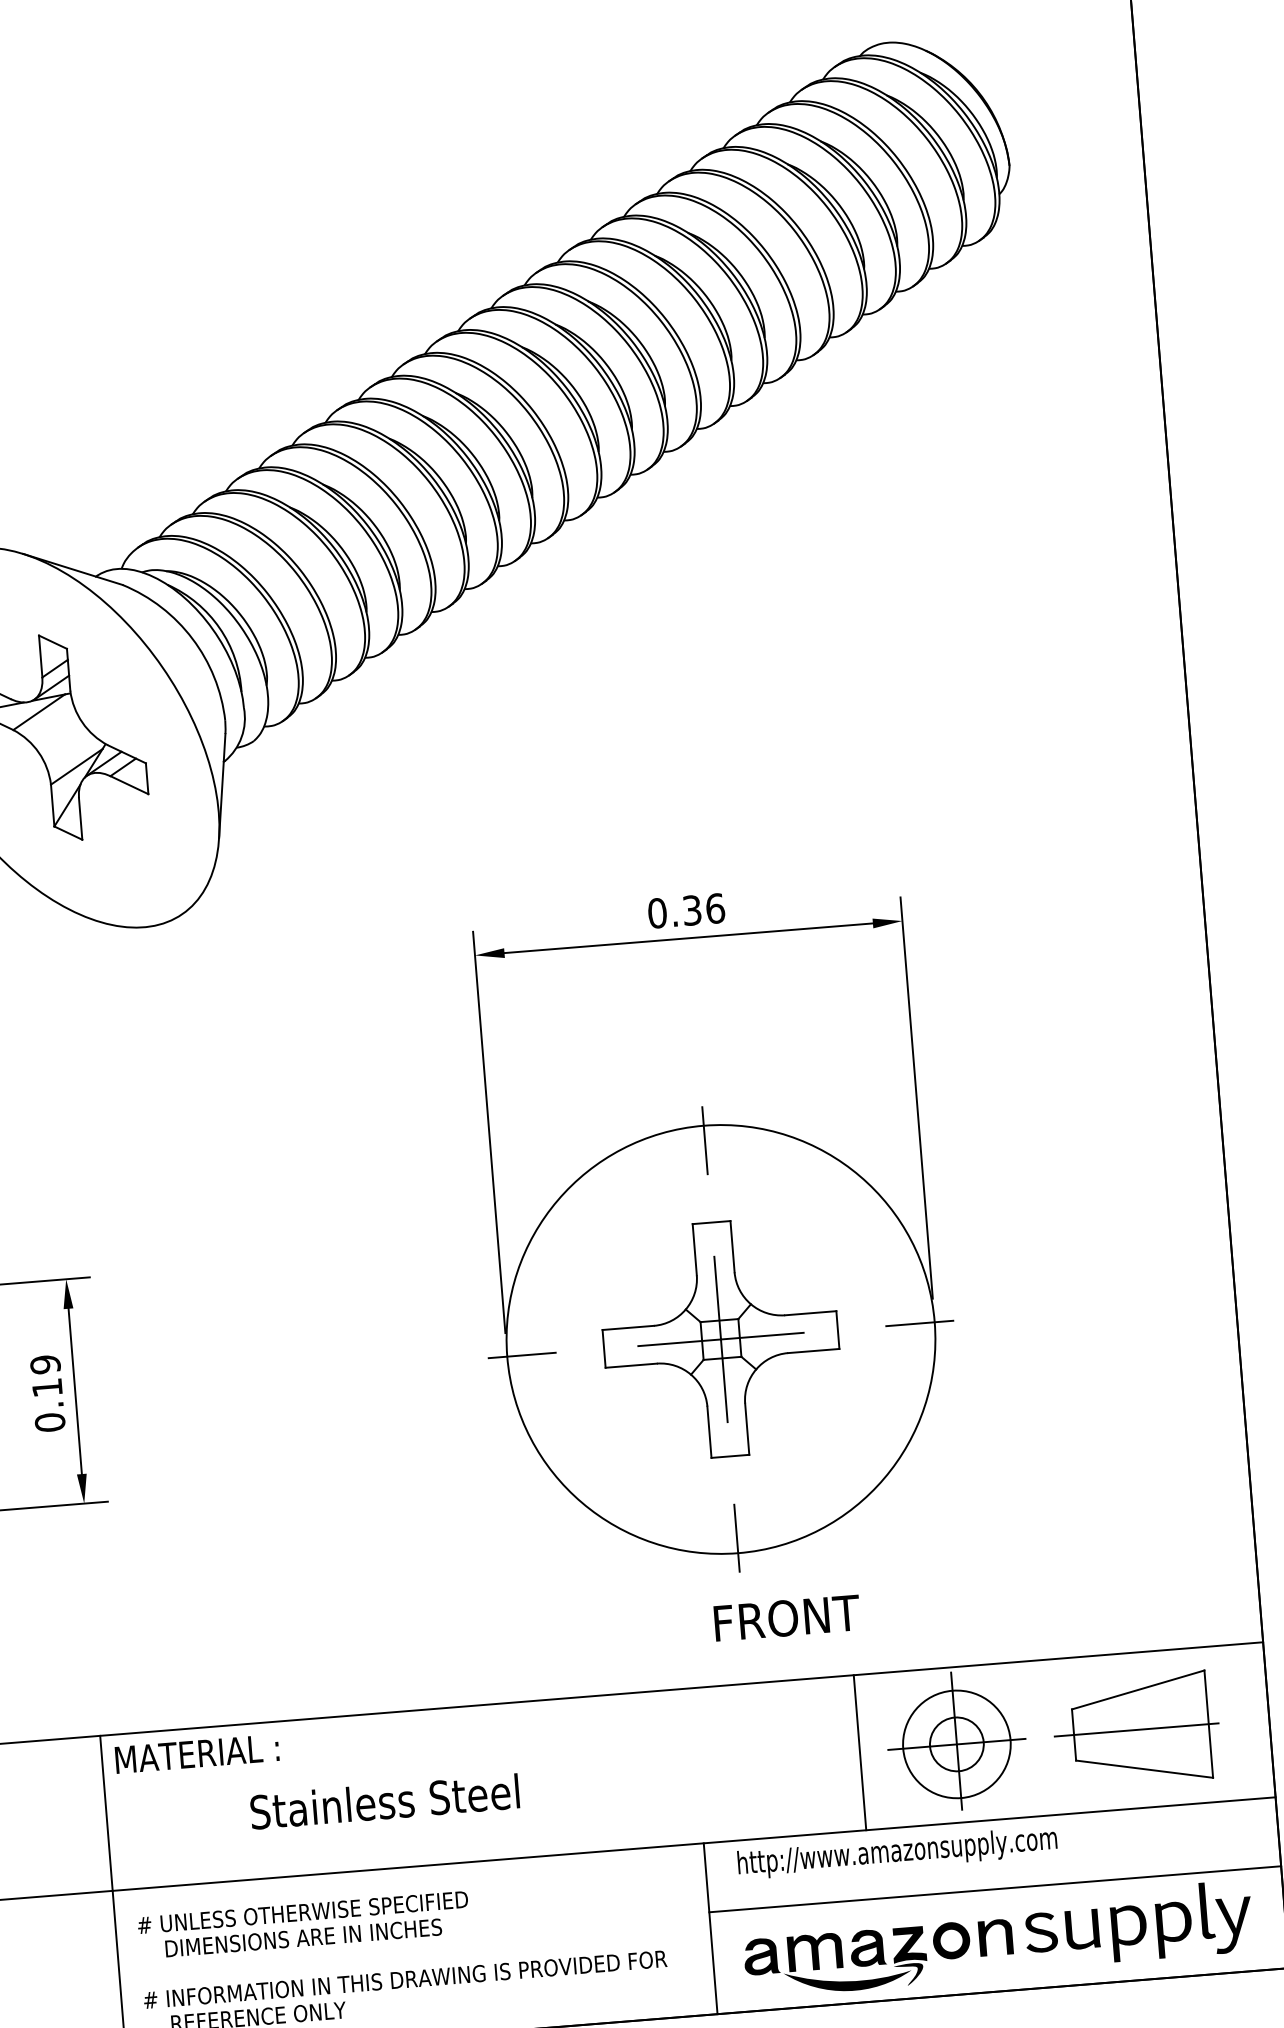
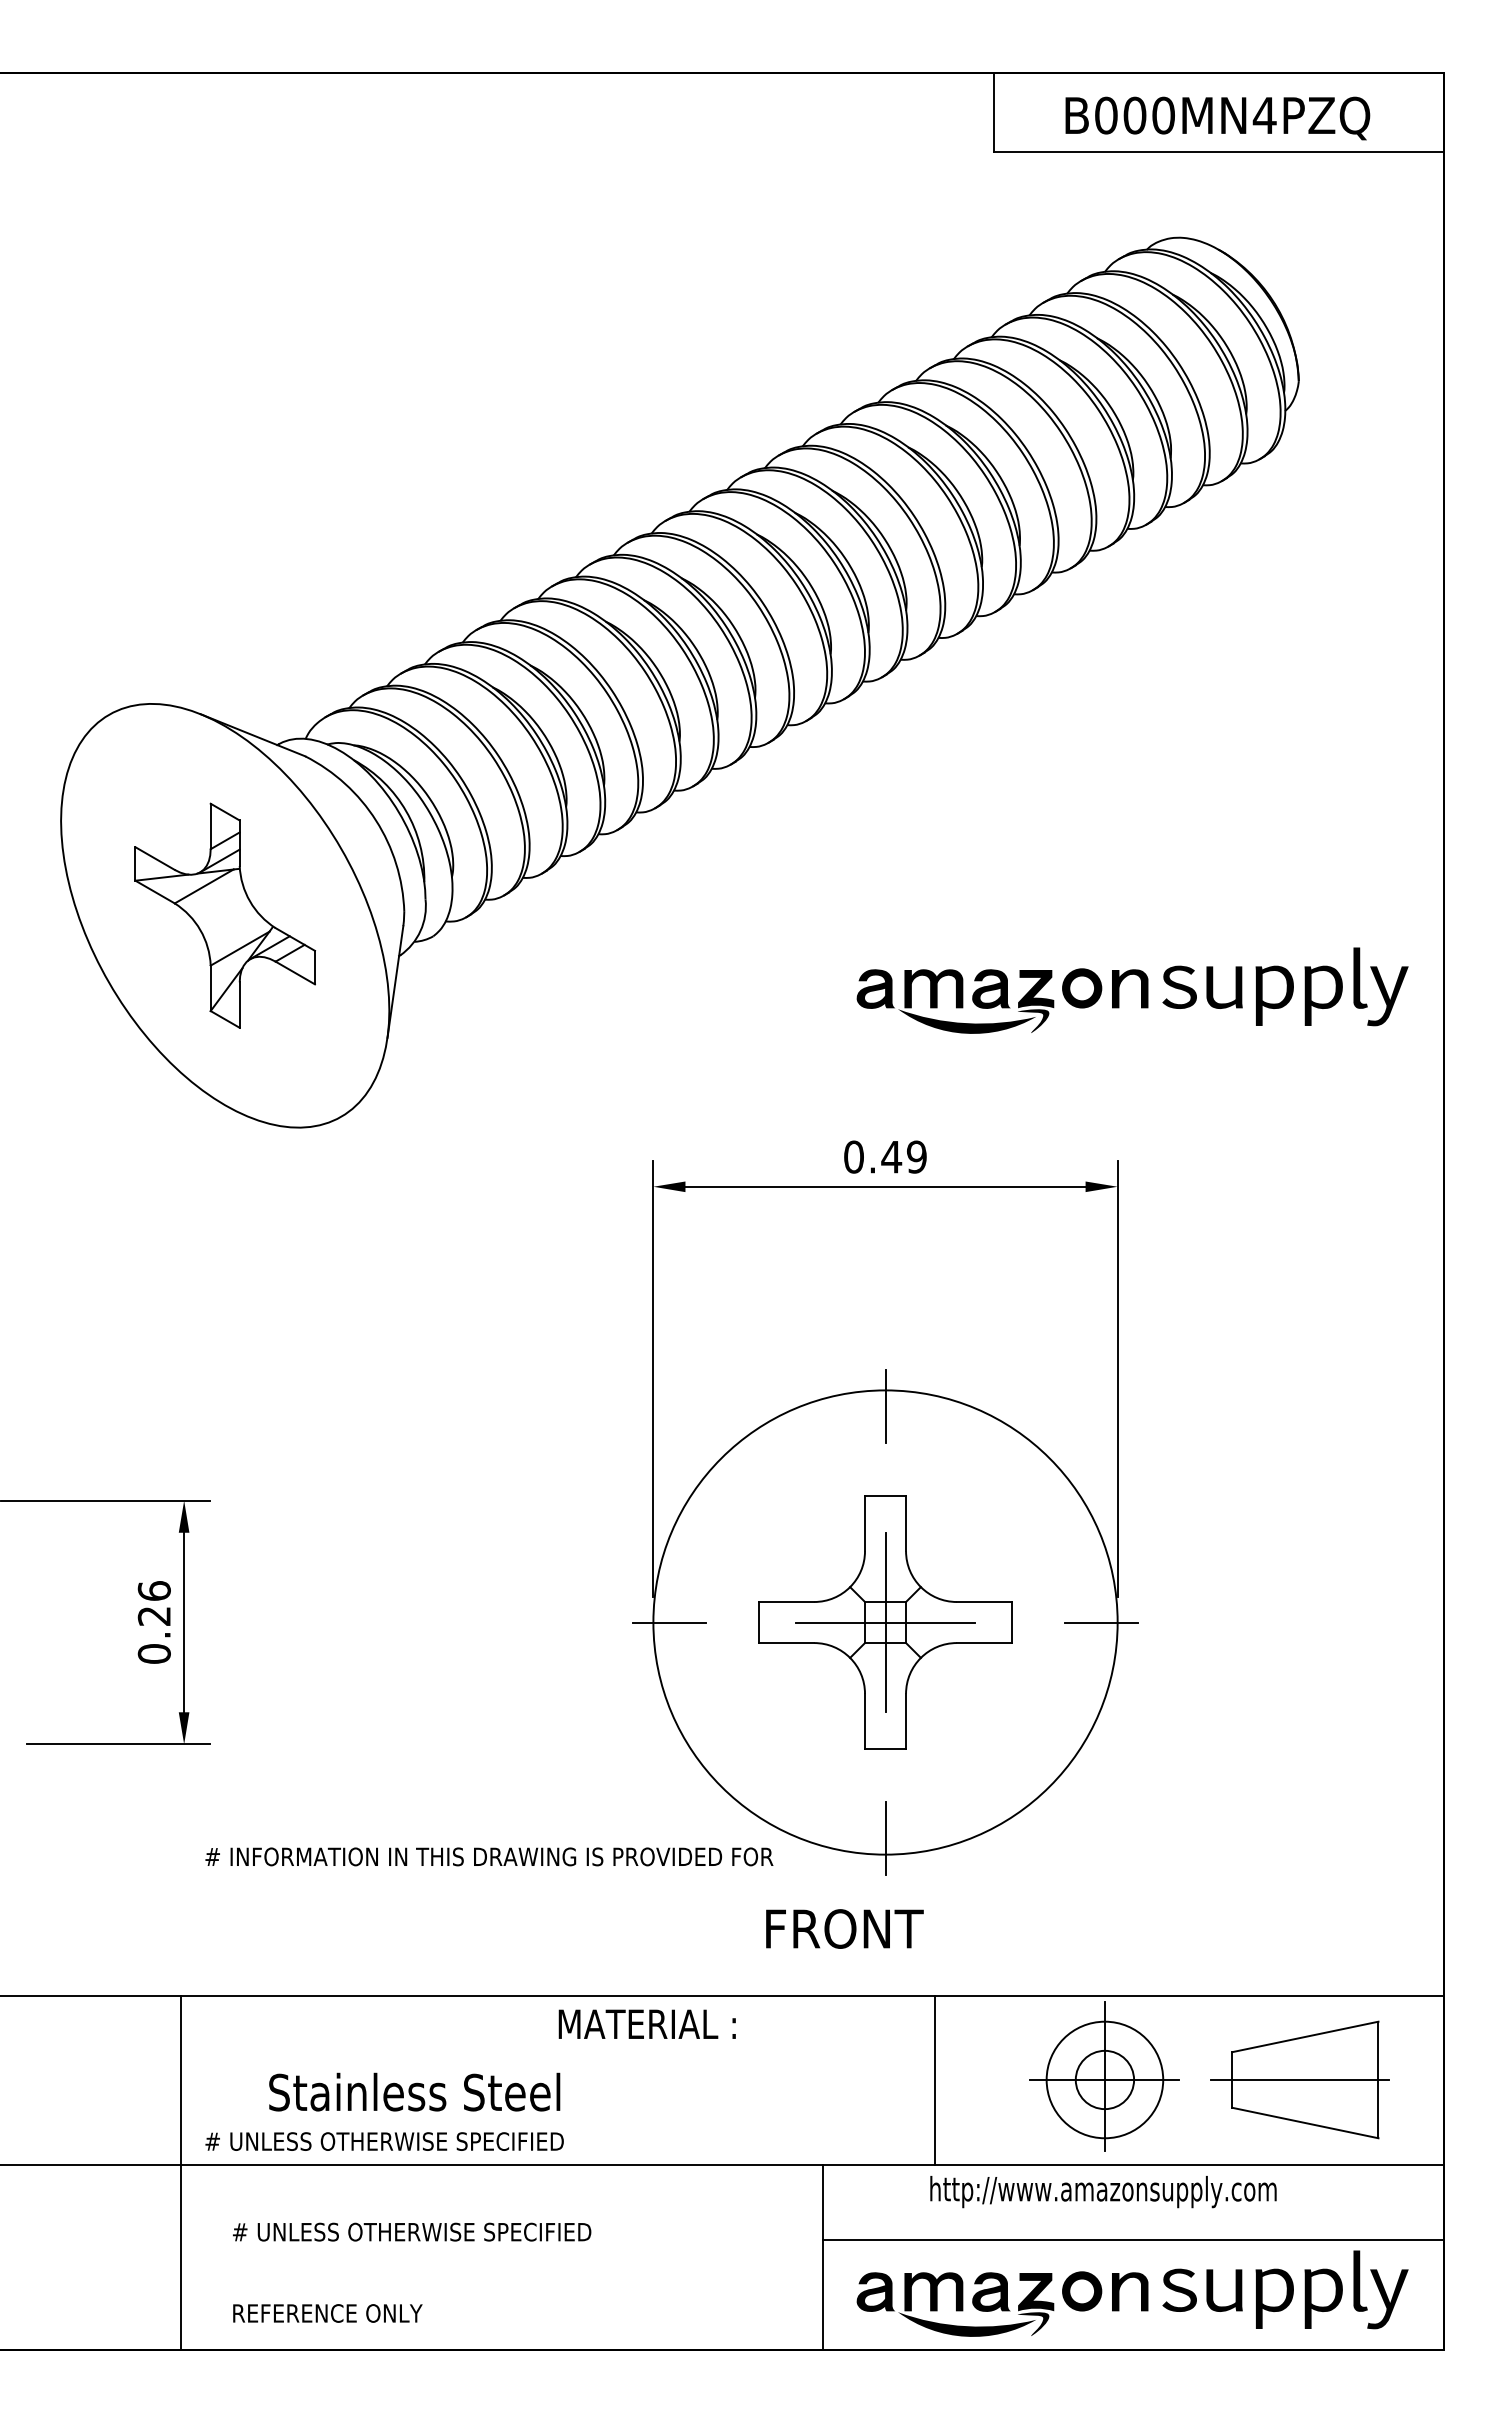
part: (909, 738) -> (1141, 990), added
text: (703, 909) -> (903, 1156), 0.36 -> 0.49
text: (45, 1376) -> (153, 1603), 0.19 -> 0.26
text: (786, 1617) -> (844, 1928), moved
line: (859, 1752) -> (934, 2080), moved
text: (196, 1753) -> (646, 2023), moved
text: (384, 1801) -> (414, 2091), moved
text: (897, 1853) -> (1103, 2192), moved
text: (302, 1912) -> (384, 2141), moved
text: (329, 1935) -> (411, 2231), DIMENSIONS ARE IN INCHES -> # UNLESS OTHERWISE SPECIFIED
text: (405, 1979) -> (489, 1856), moved

